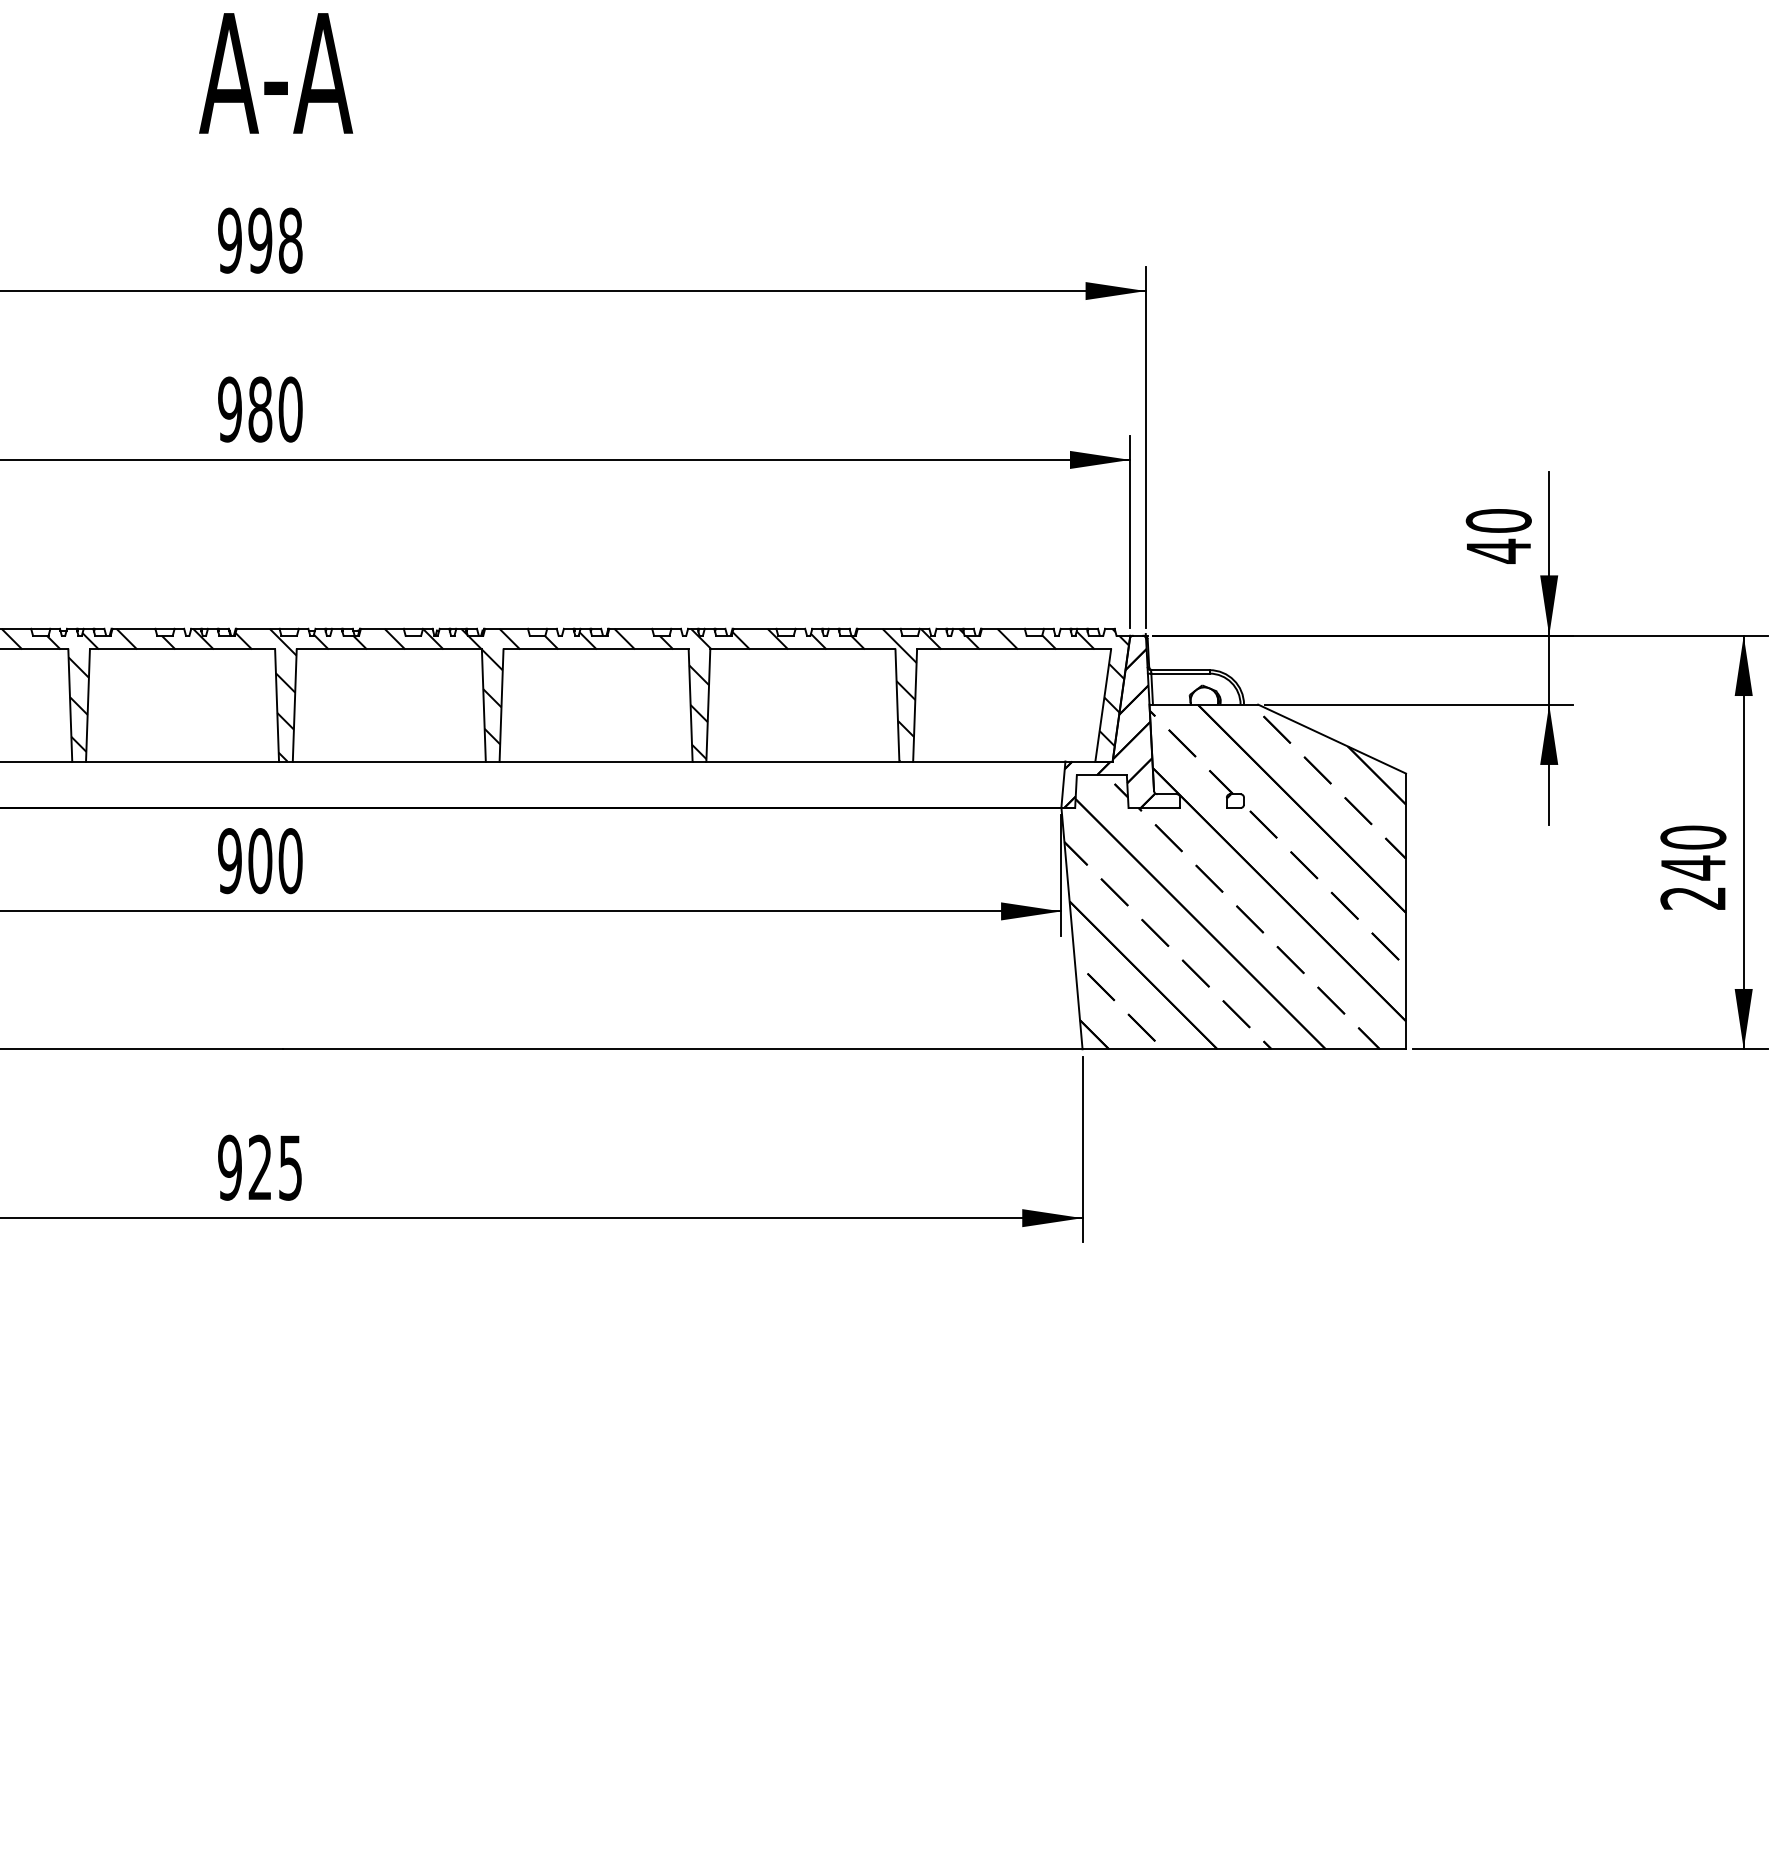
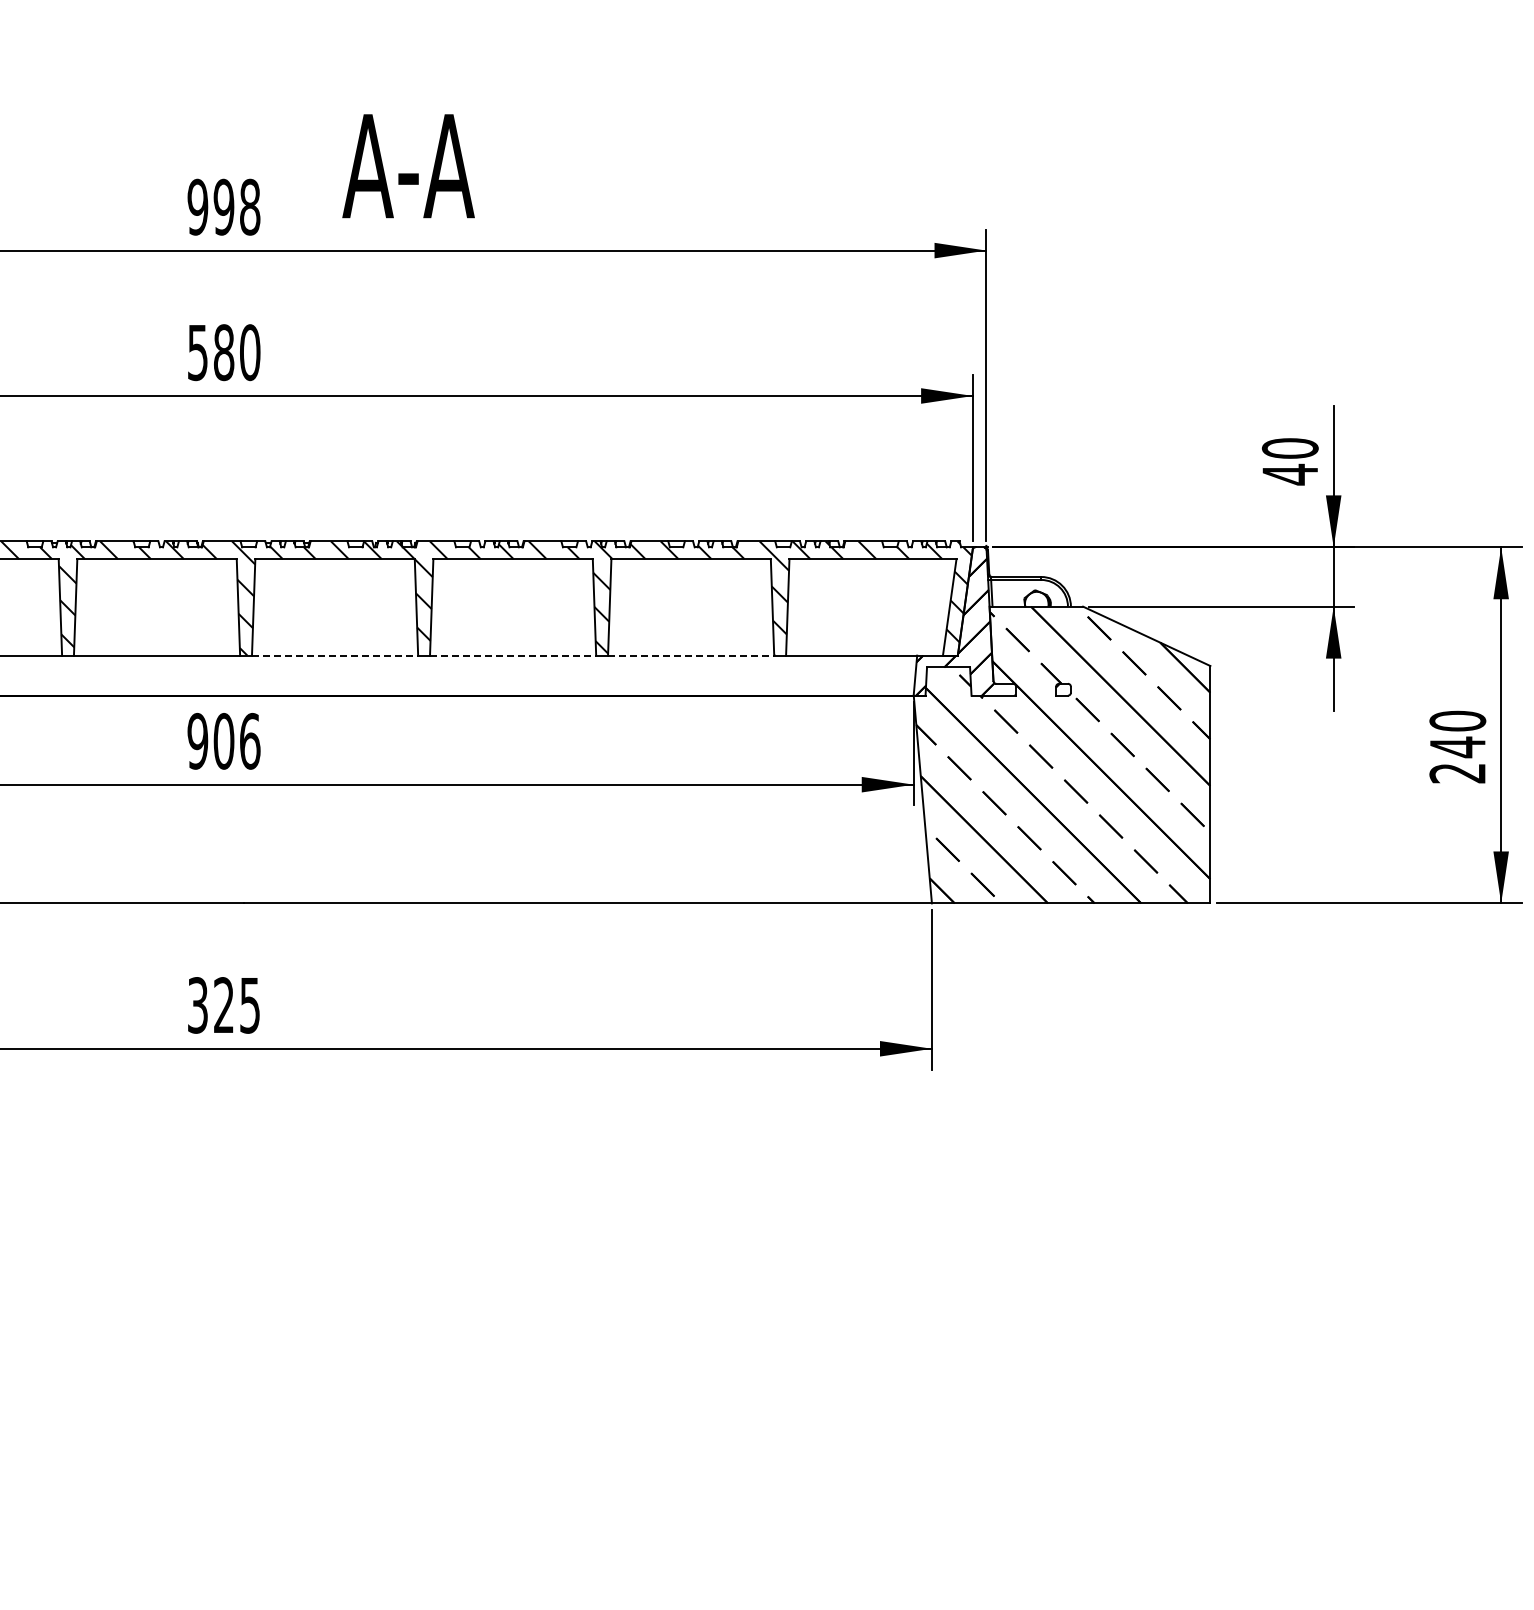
text: (275, 73) -> (408, 166), moved
text: (229, 409) -> (197, 352), 980 -> 580
line: (389, 761) -> (335, 655), solid -> dashed
line: (596, 761) -> (513, 655), solid -> dashed
line: (803, 761) -> (691, 655), solid -> dashed
text: (289, 860) -> (249, 740), 900 -> 906
text: (229, 1167) -> (197, 1005), 925 -> 325

